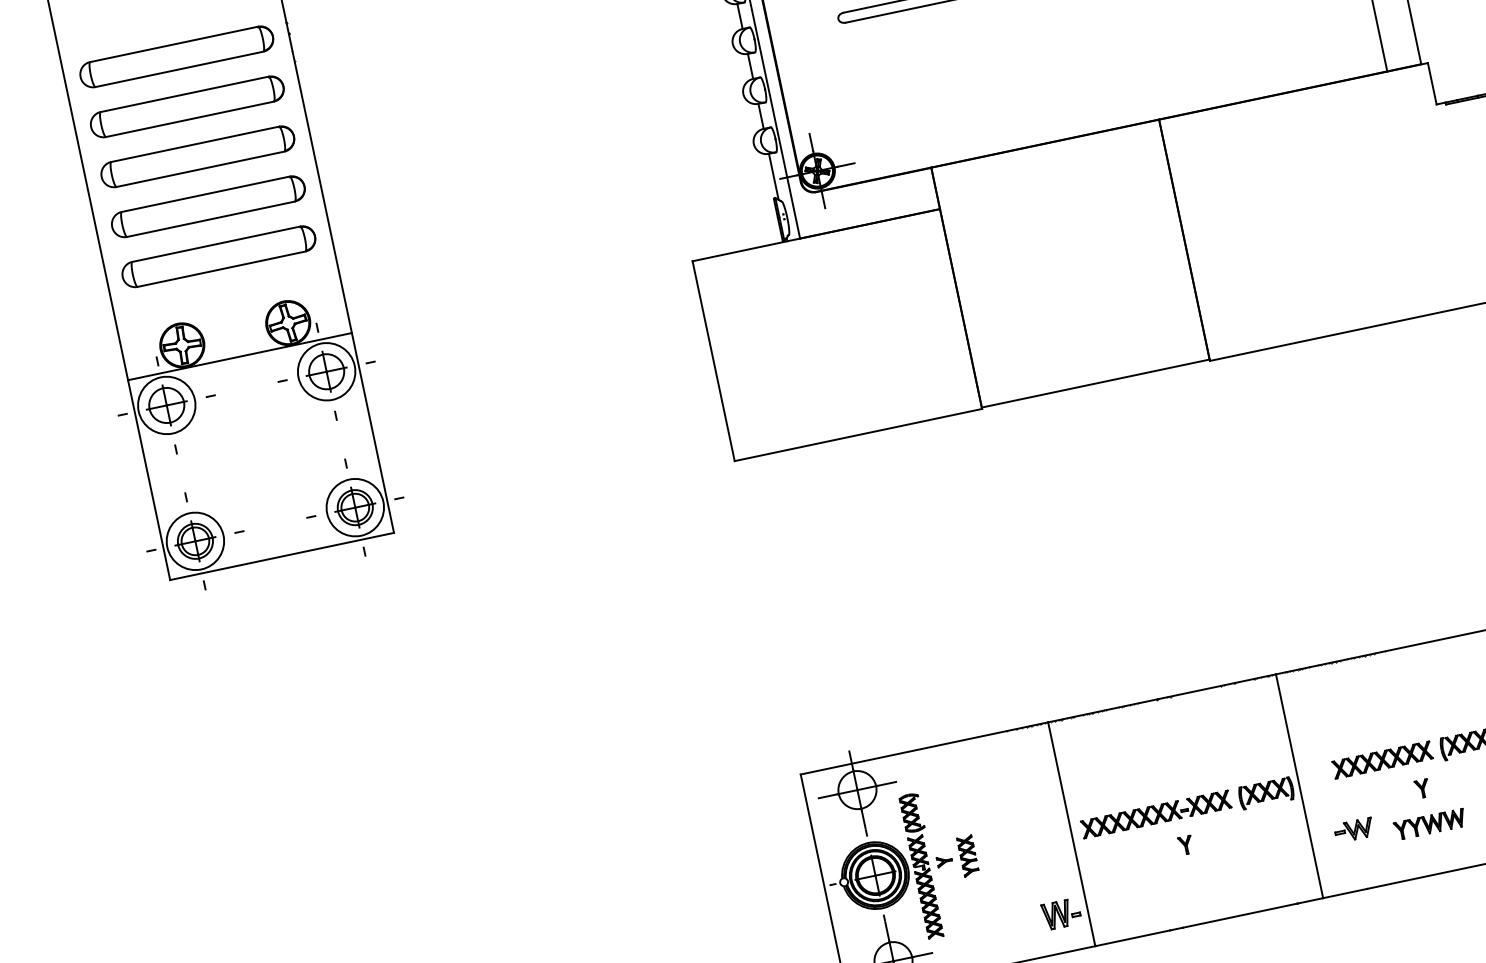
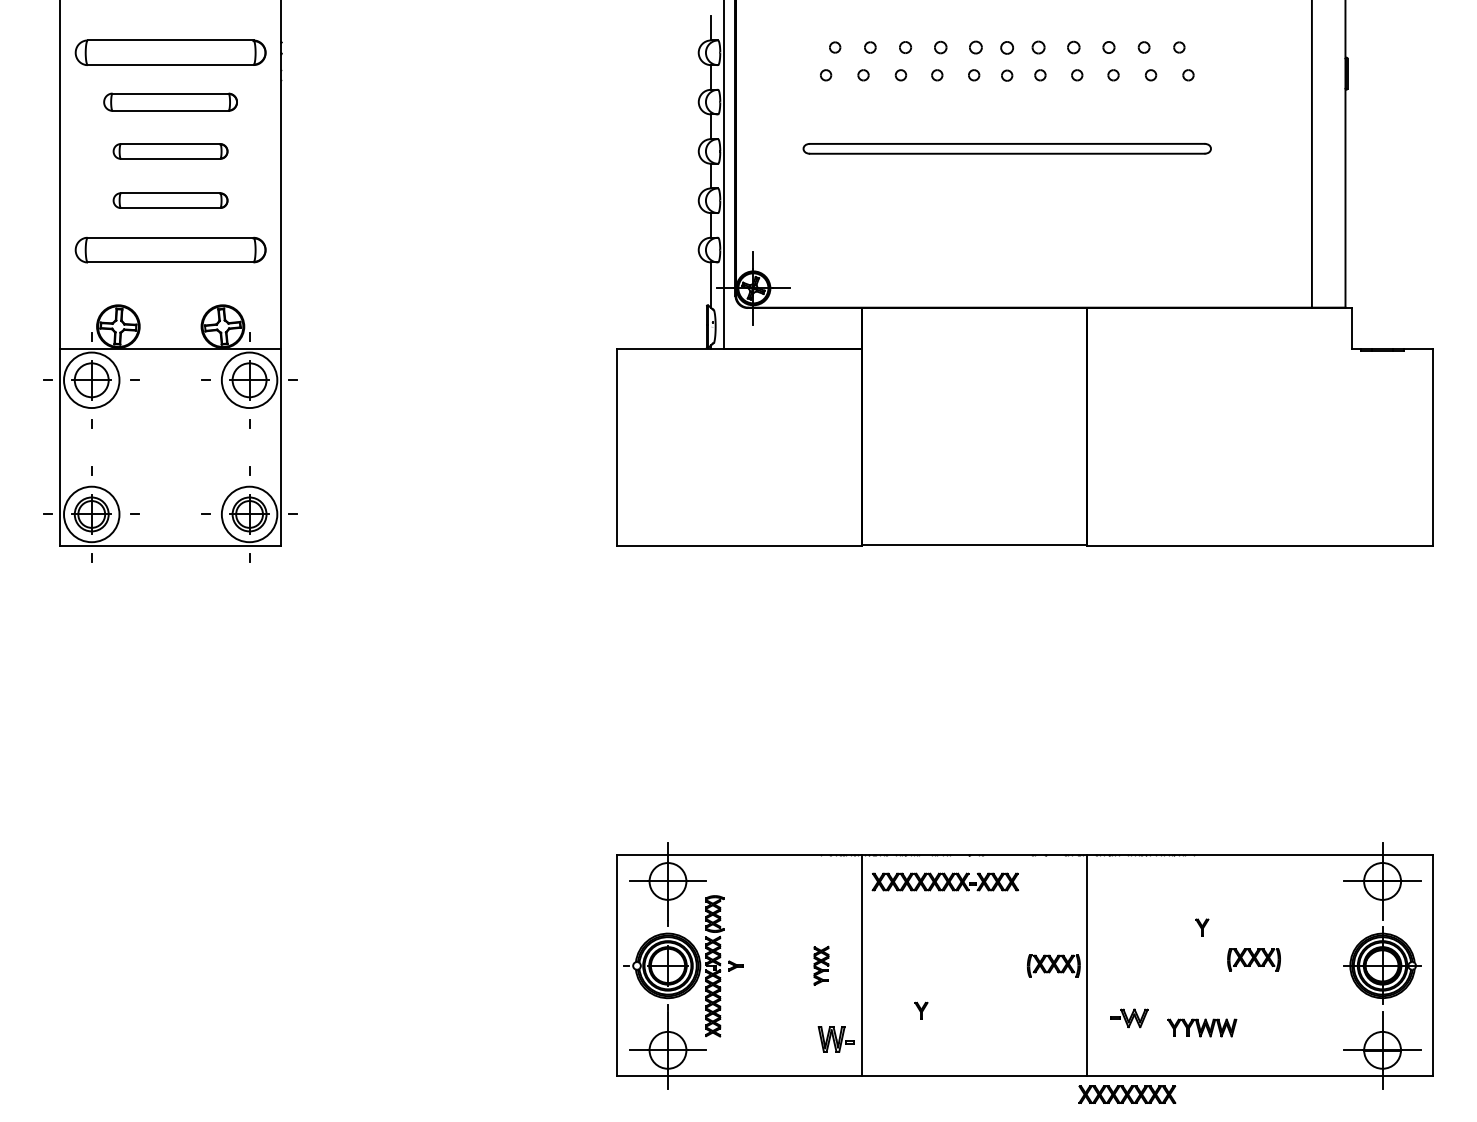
part: (187, 107) -> (170, 102), size x0.7
part: (197, 156) -> (170, 151), size x0.6
part: (208, 206) -> (170, 200), size x0.6
part: (1382, 759) -> (1127, 1094), moved
part: (1422, 788) -> (1202, 927), moved
part: (1156, 813) -> (945, 881), moved
part: (1185, 844) -> (921, 1010), moved
part: (968, 855) -> (821, 965), moved

